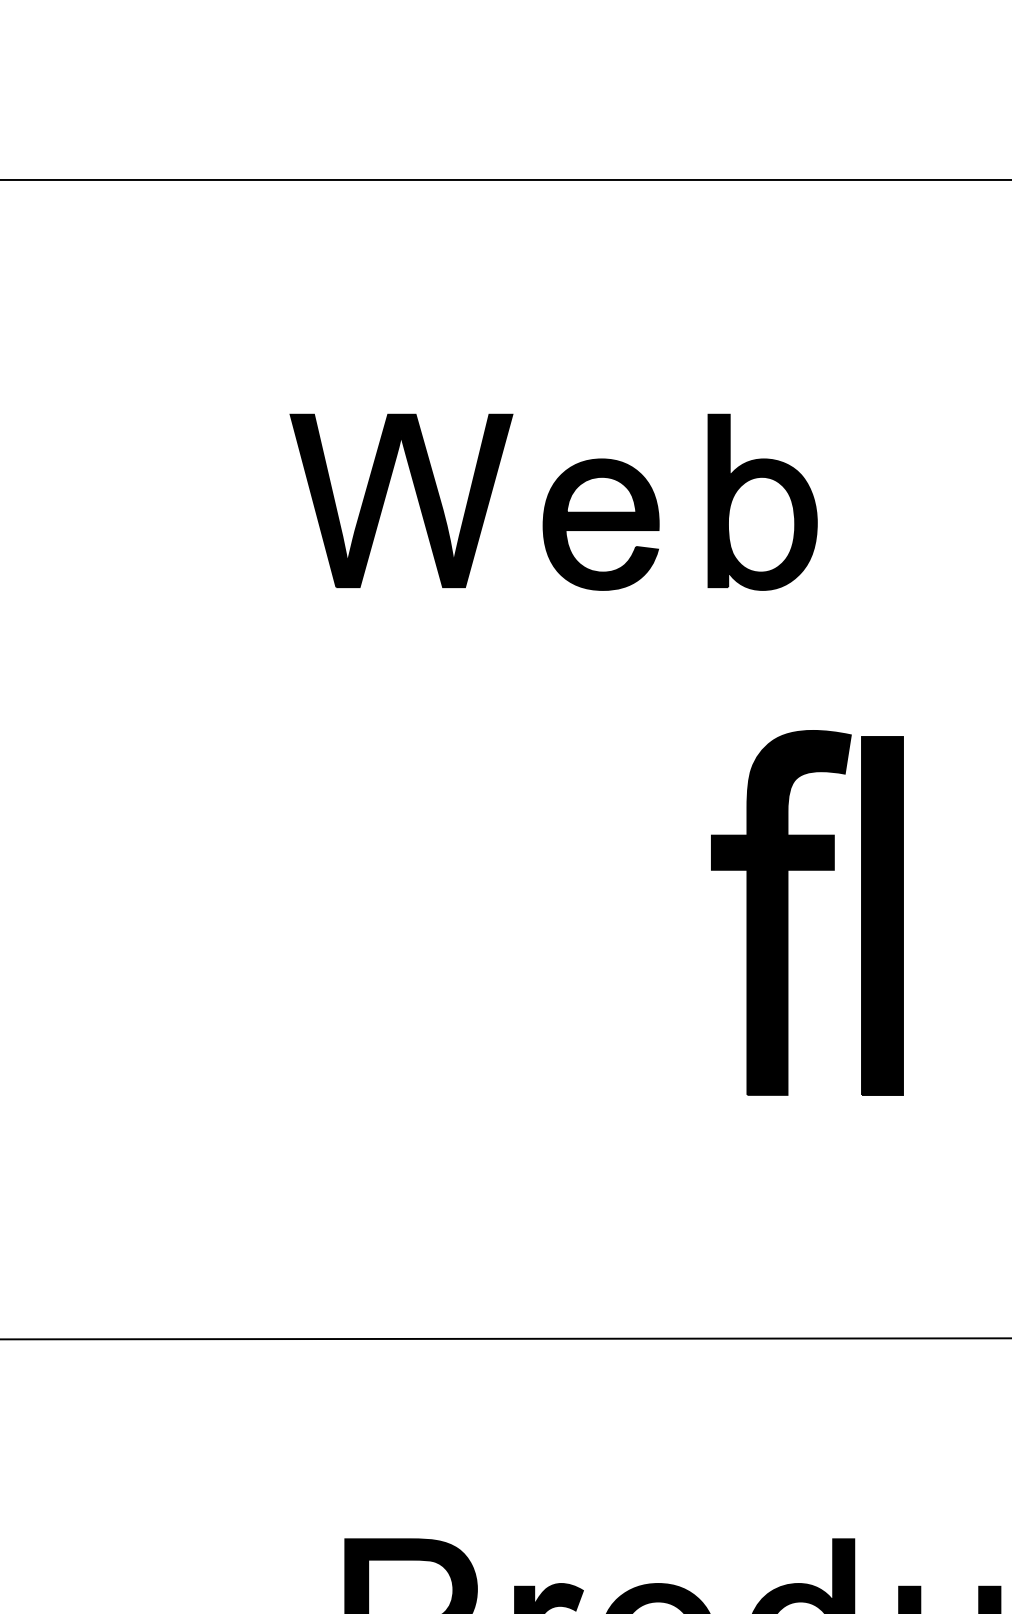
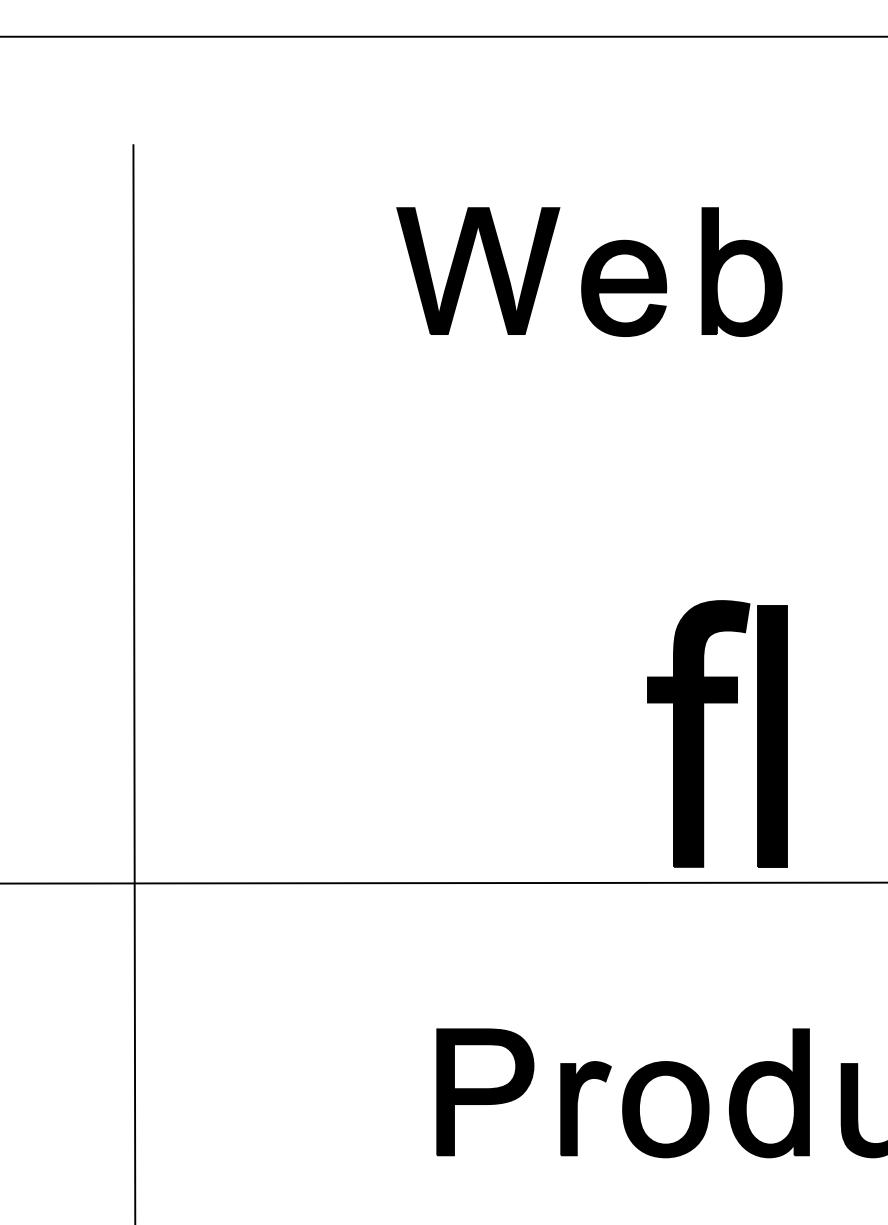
part: (789, 912) -> (704, 733), moved

